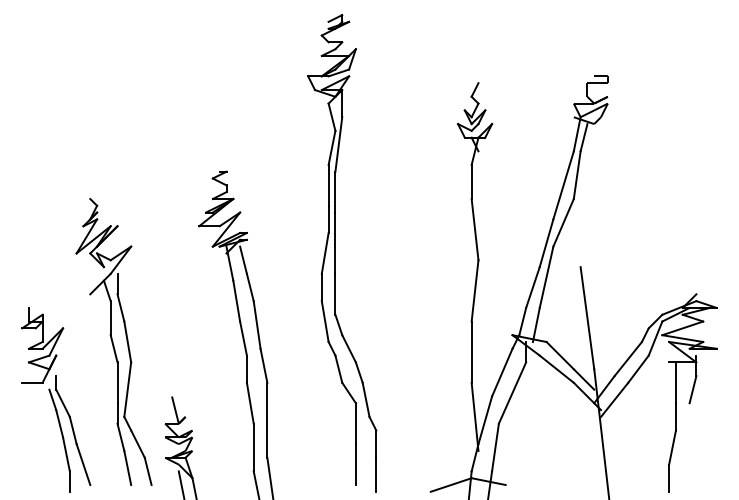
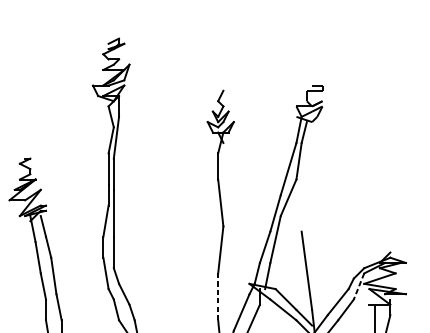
line: (655, 339) -> (359, 287), solid -> dashed
line: (471, 352) -> (218, 297), solid -> dashed

